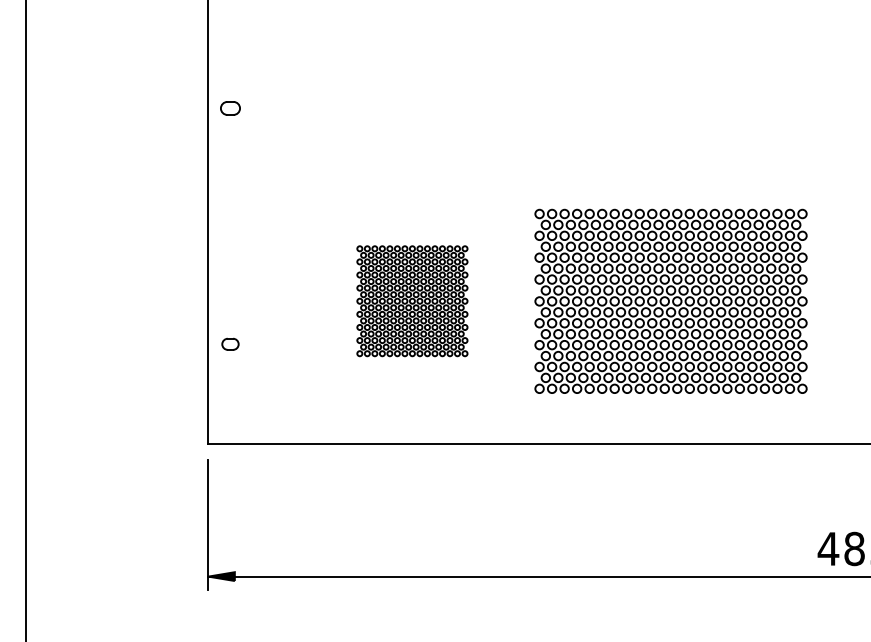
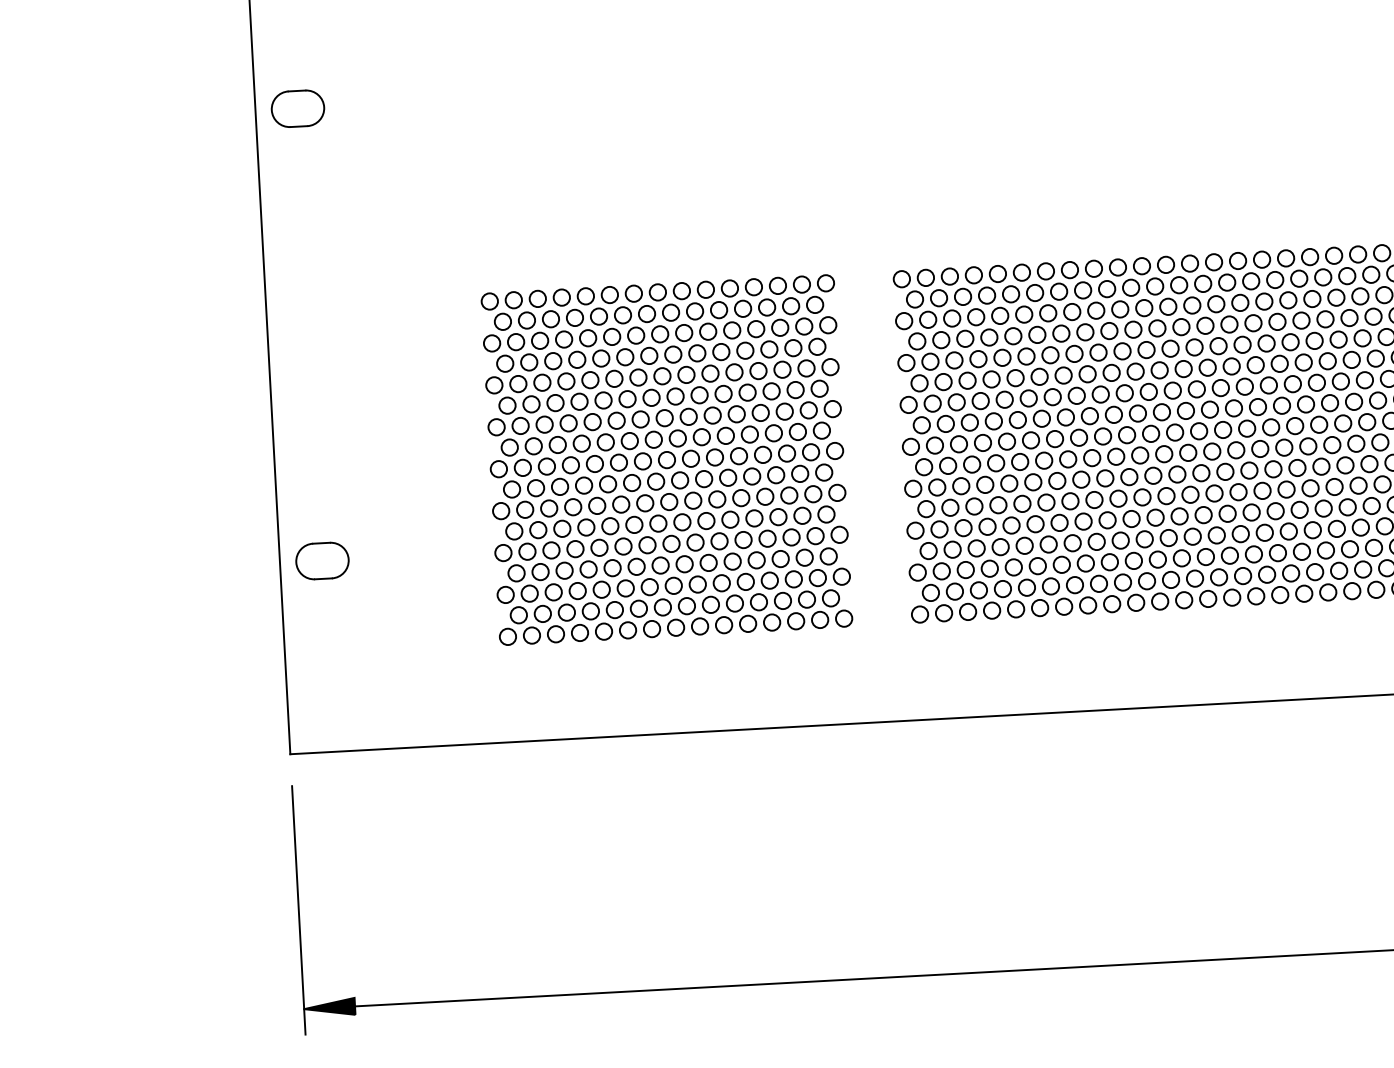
part: (230, 108) -> (298, 108), size x1.43
part: (412, 300) -> (667, 458), size x1.67
part: (230, 344) -> (322, 561), size x1.67

